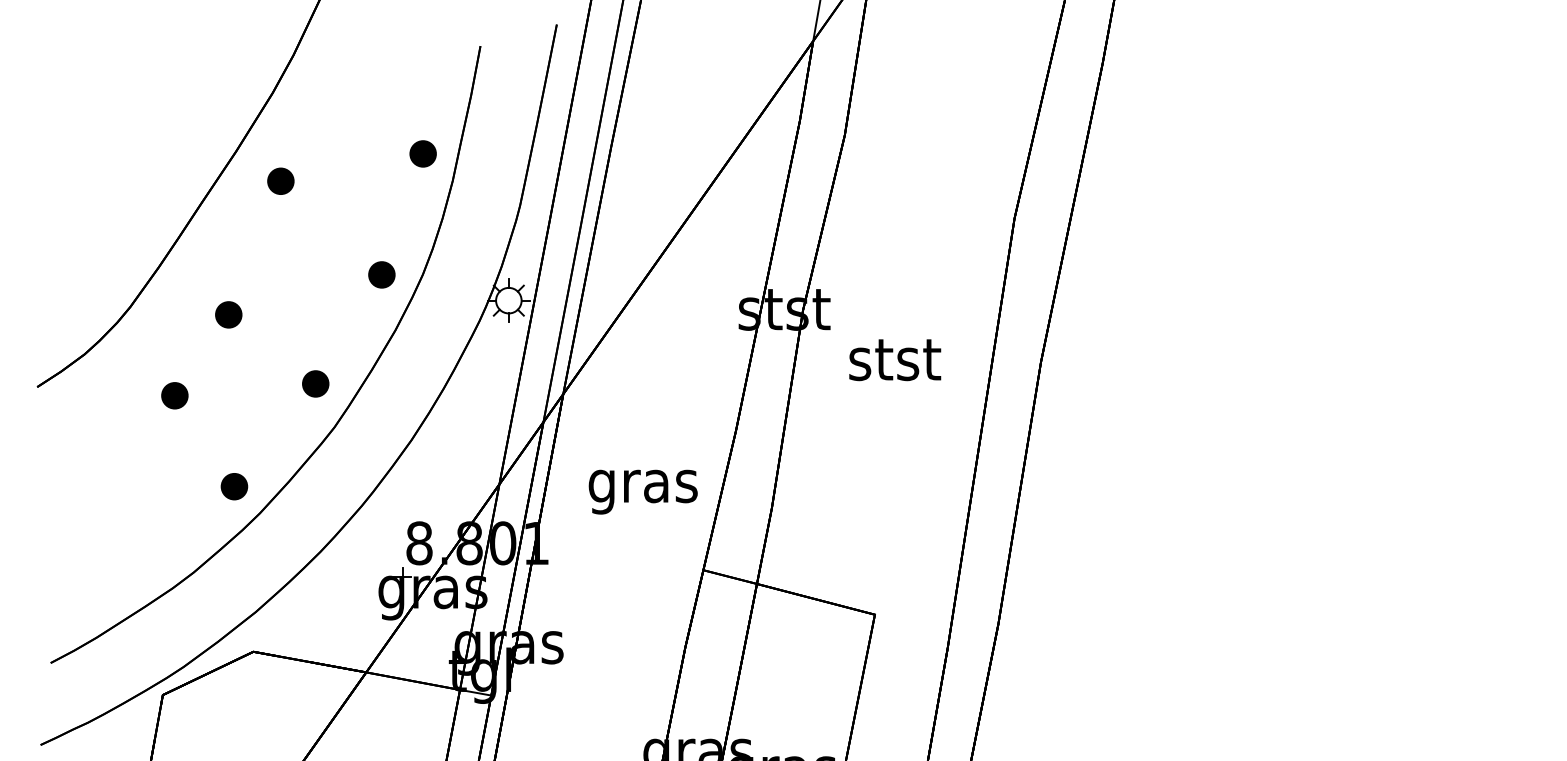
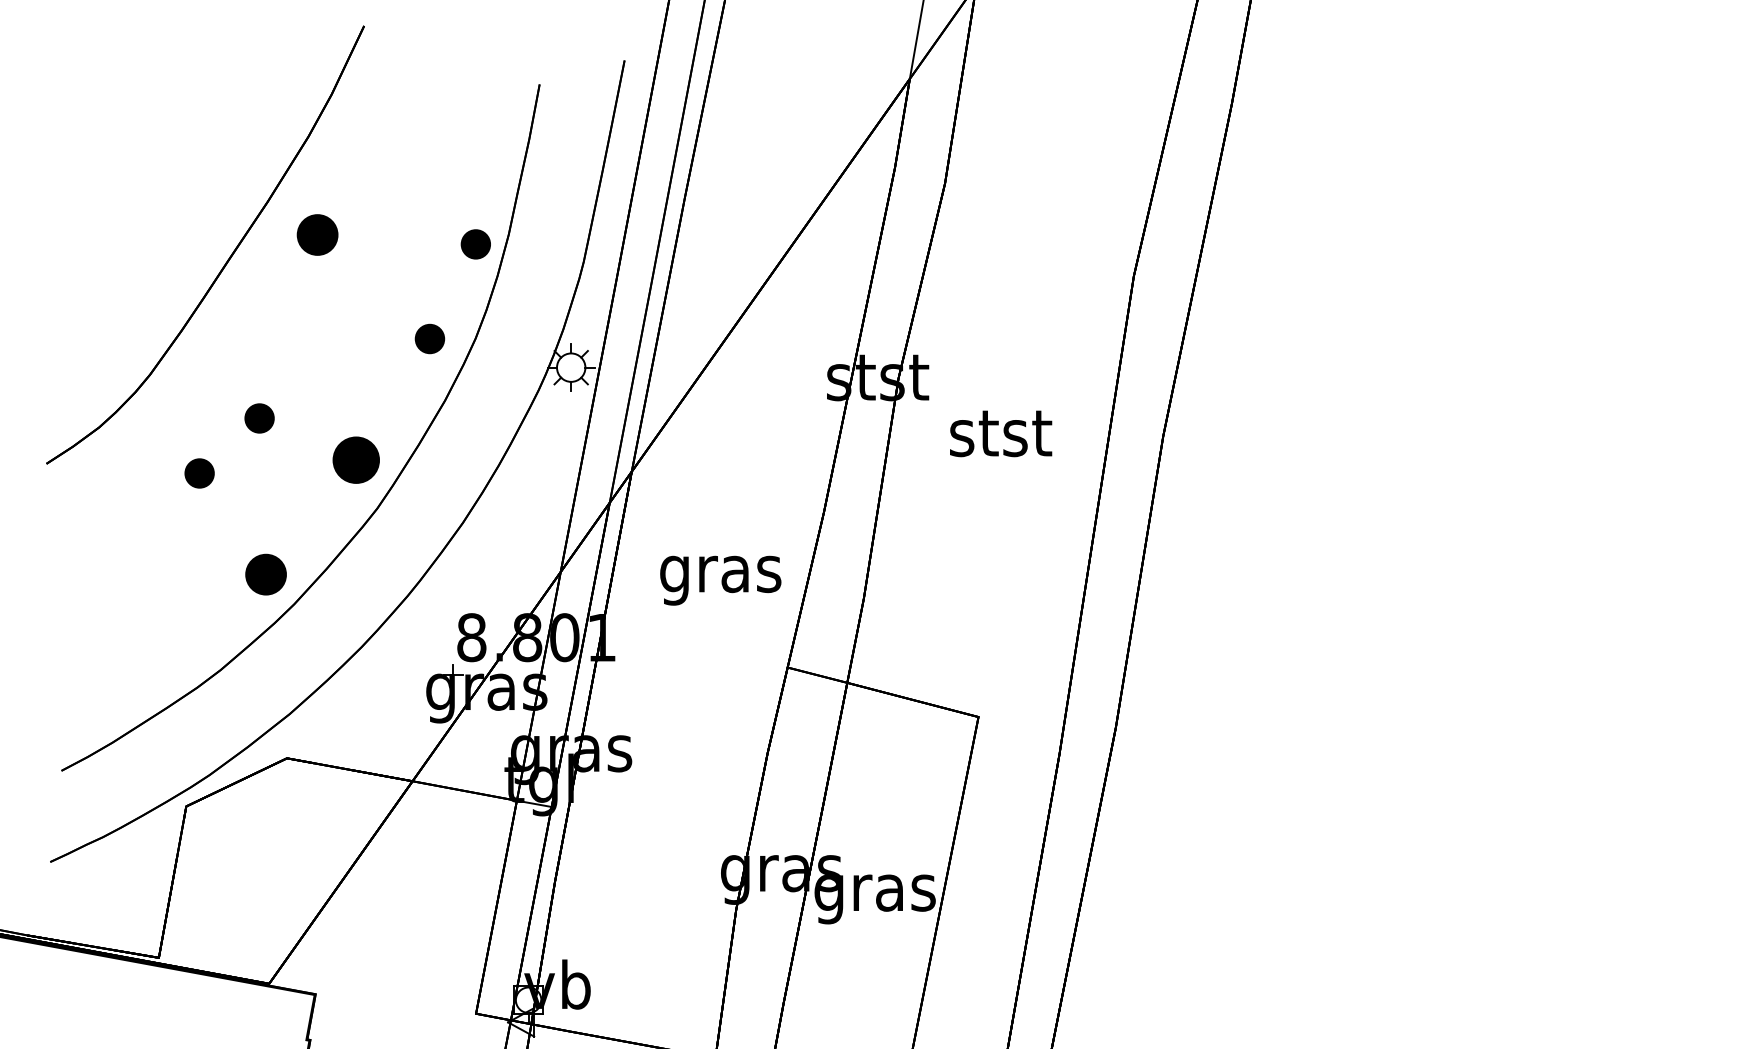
part: (422, 154) -> (475, 244), moved
part: (280, 180) -> (317, 234), size x1.4
part: (228, 314) -> (259, 418), moved
part: (315, 384) -> (356, 460), size x1.6
part: (234, 486) -> (265, 574), size x1.4

